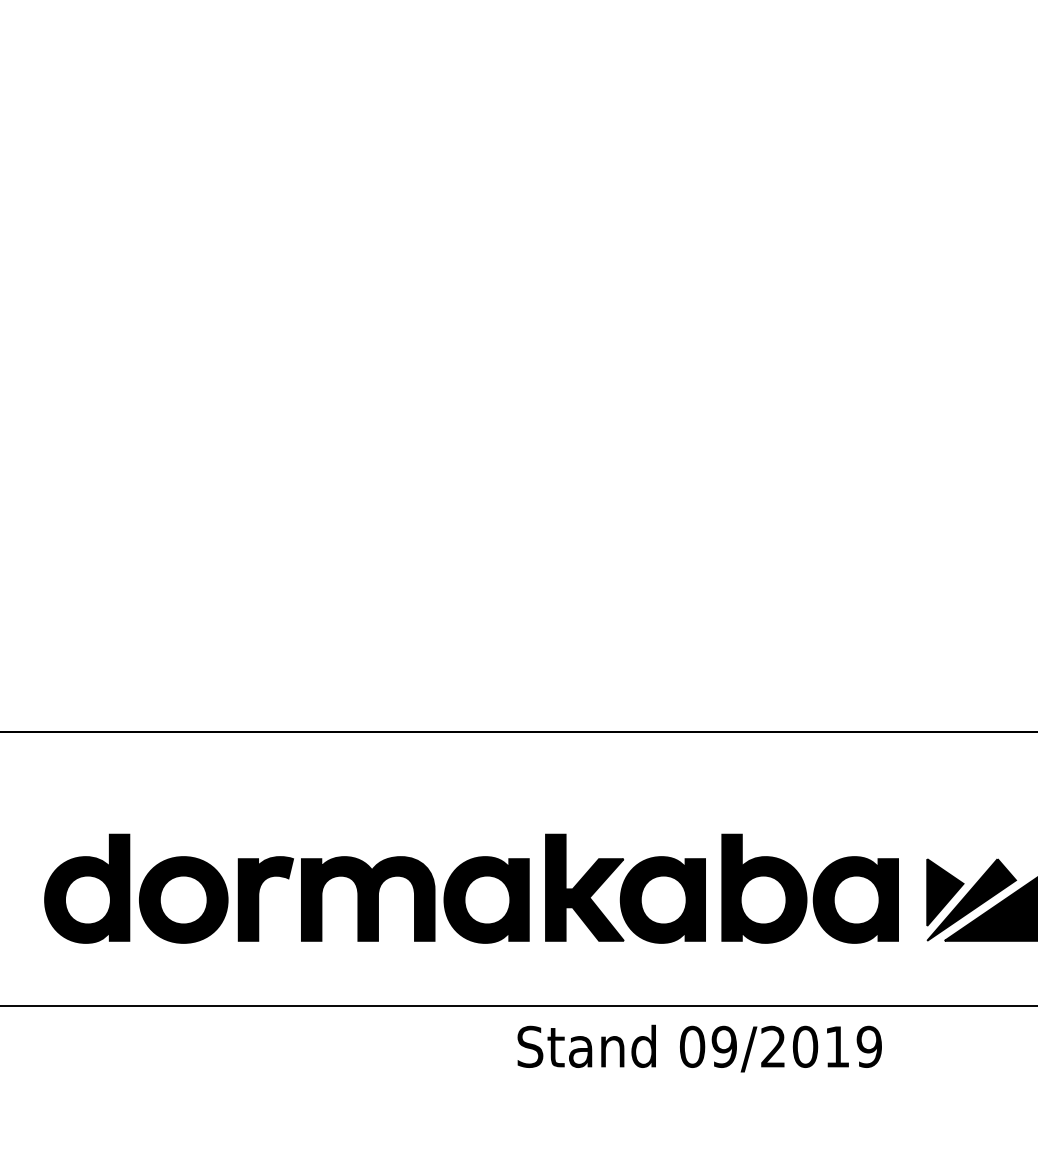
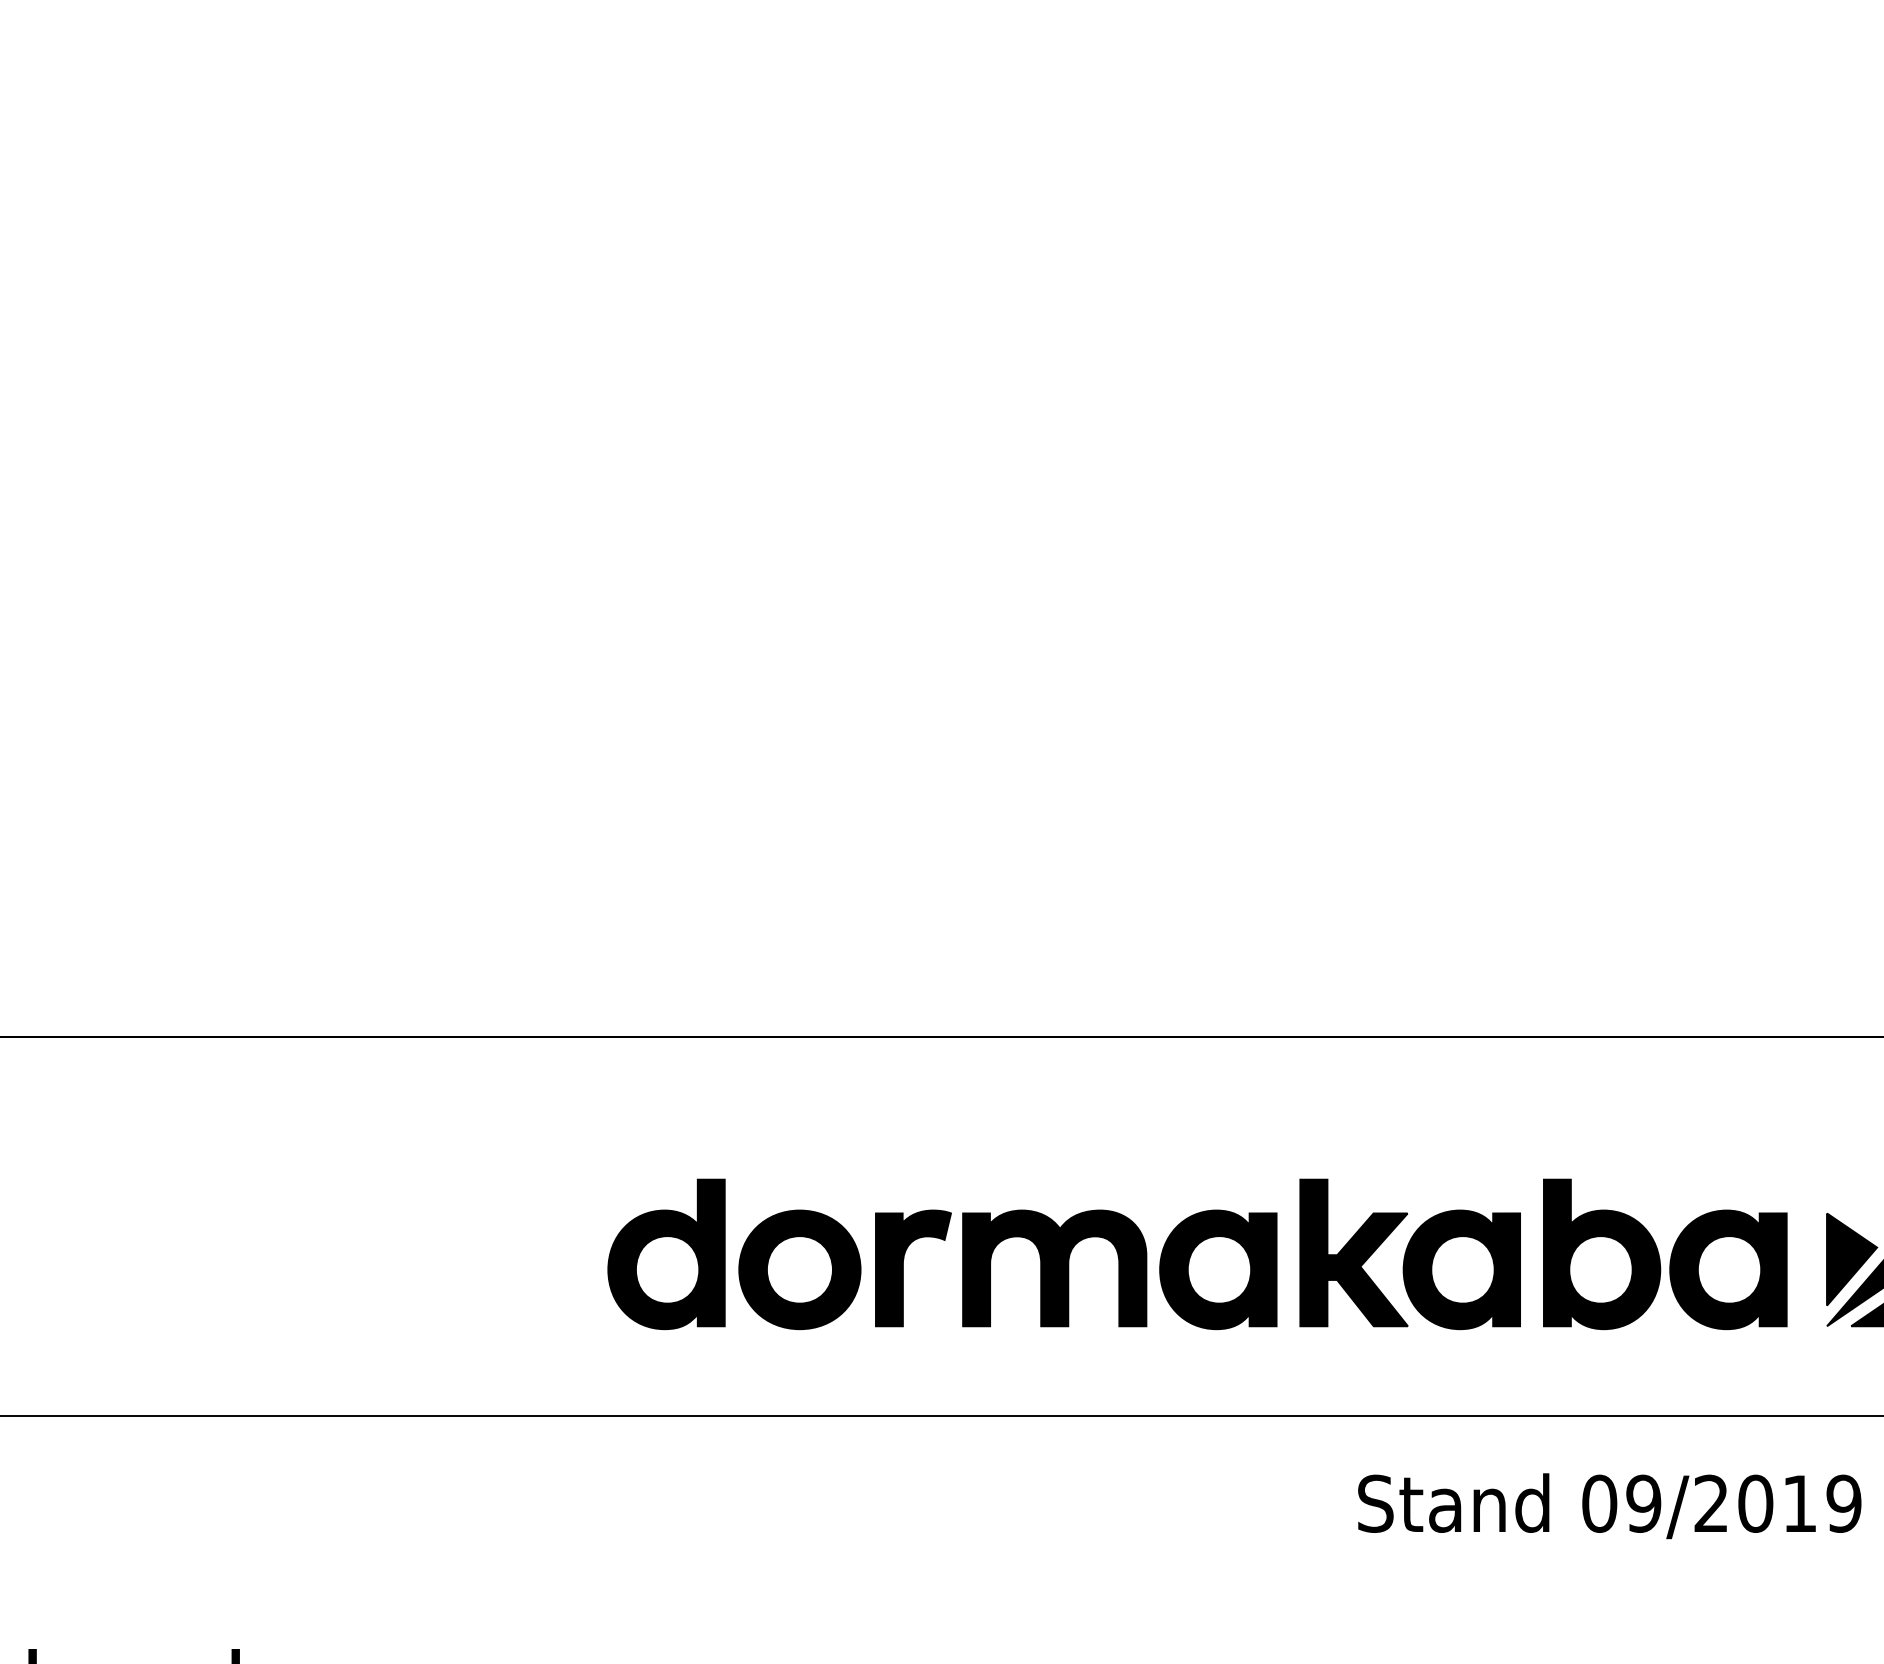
text: (699, 1048) -> (1609, 1506), moved

